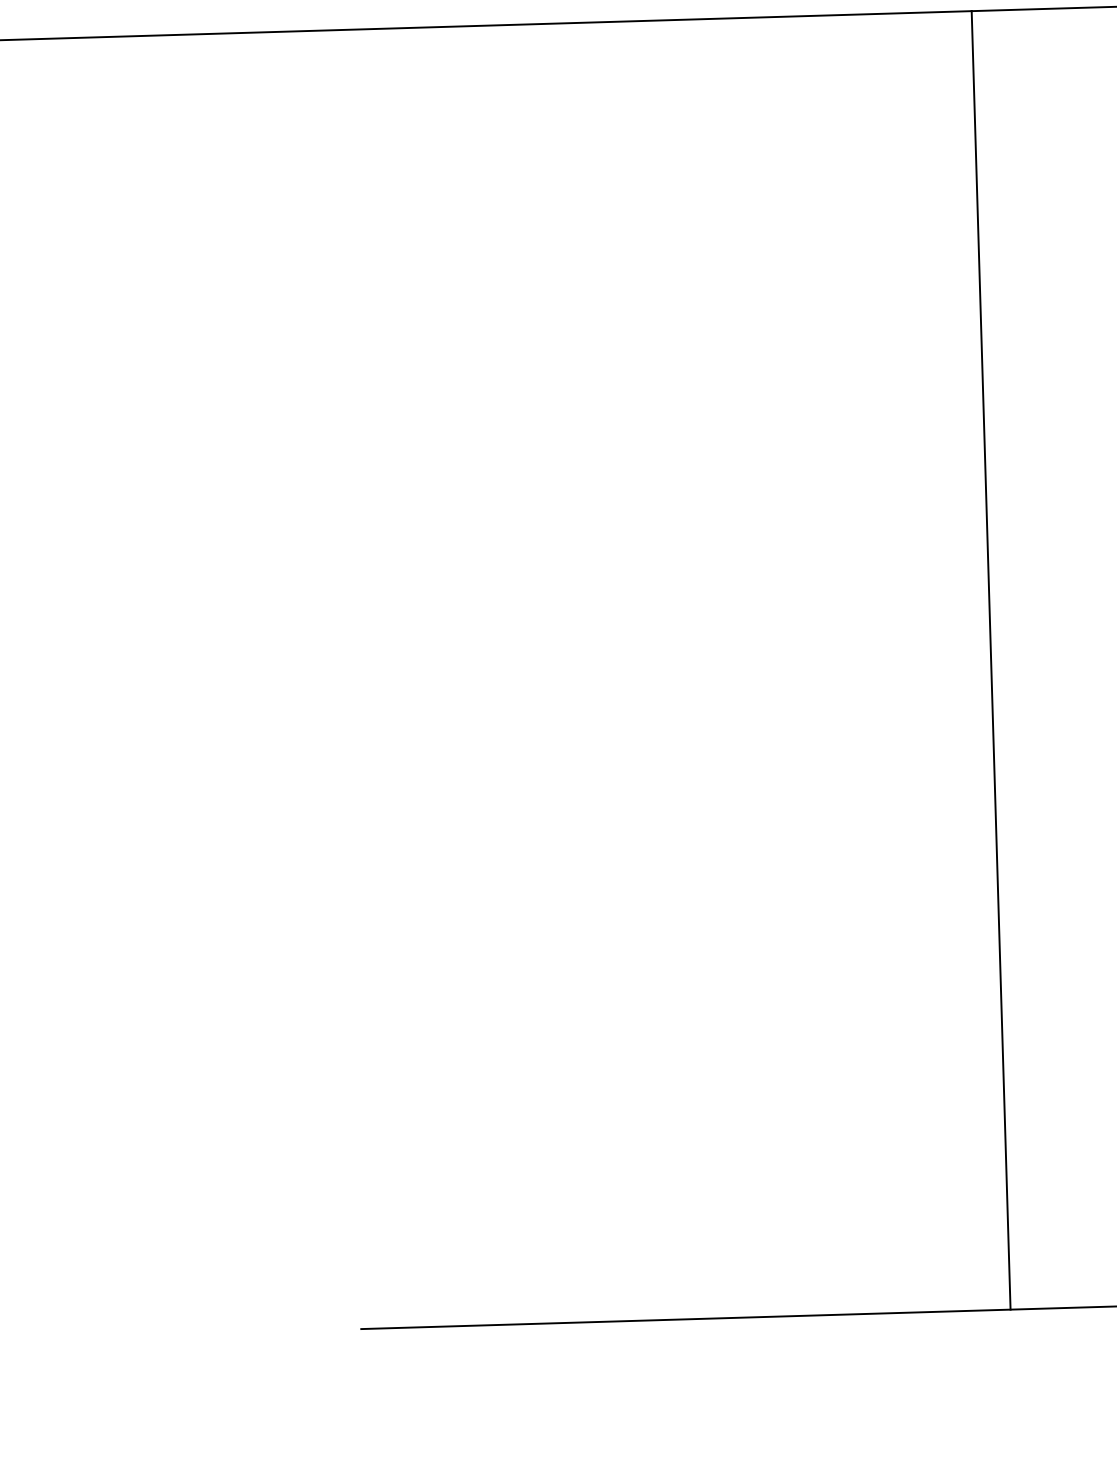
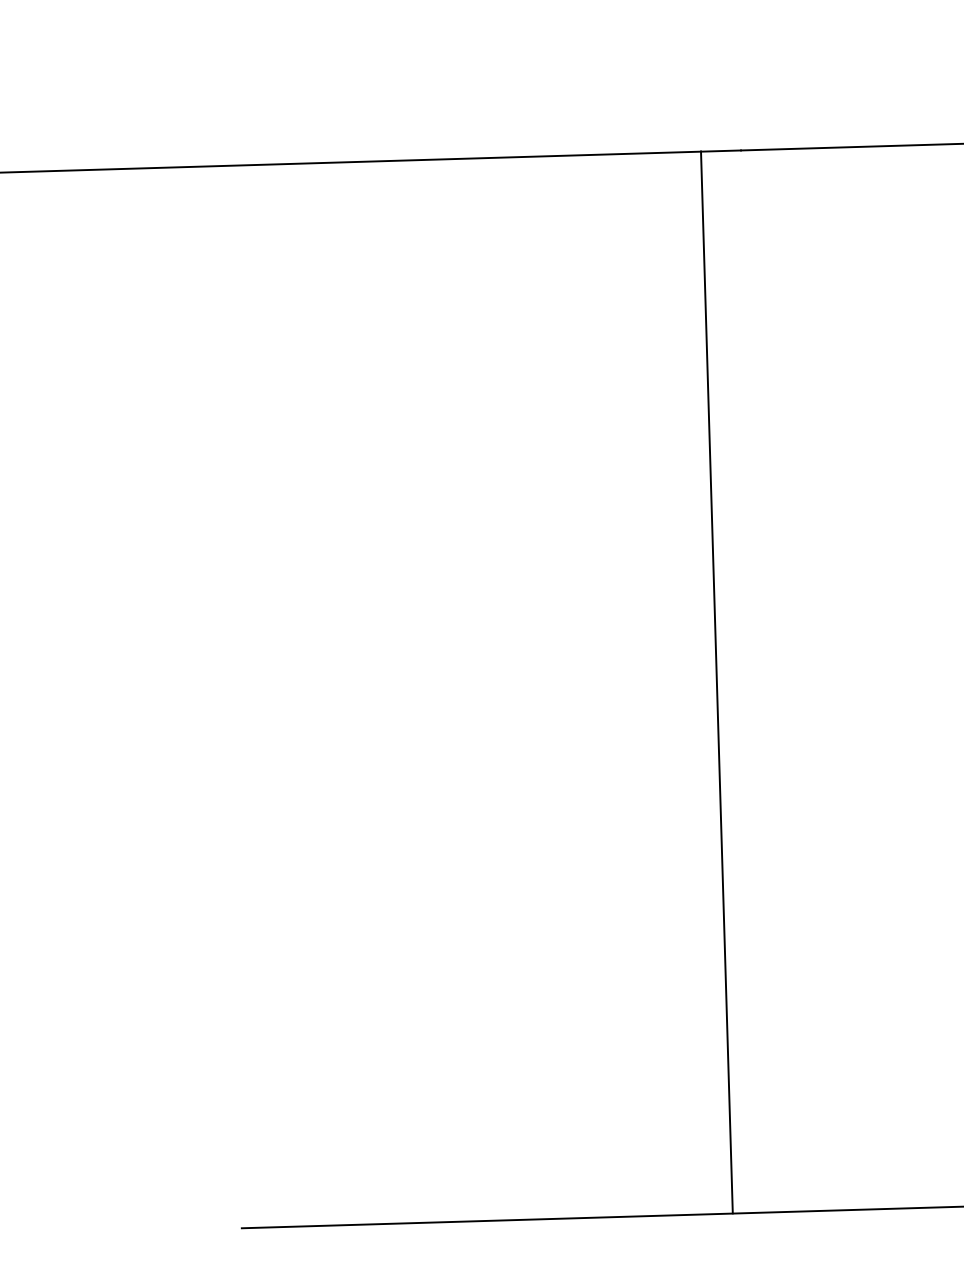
line: (990, 660) -> (716, 682), moved

